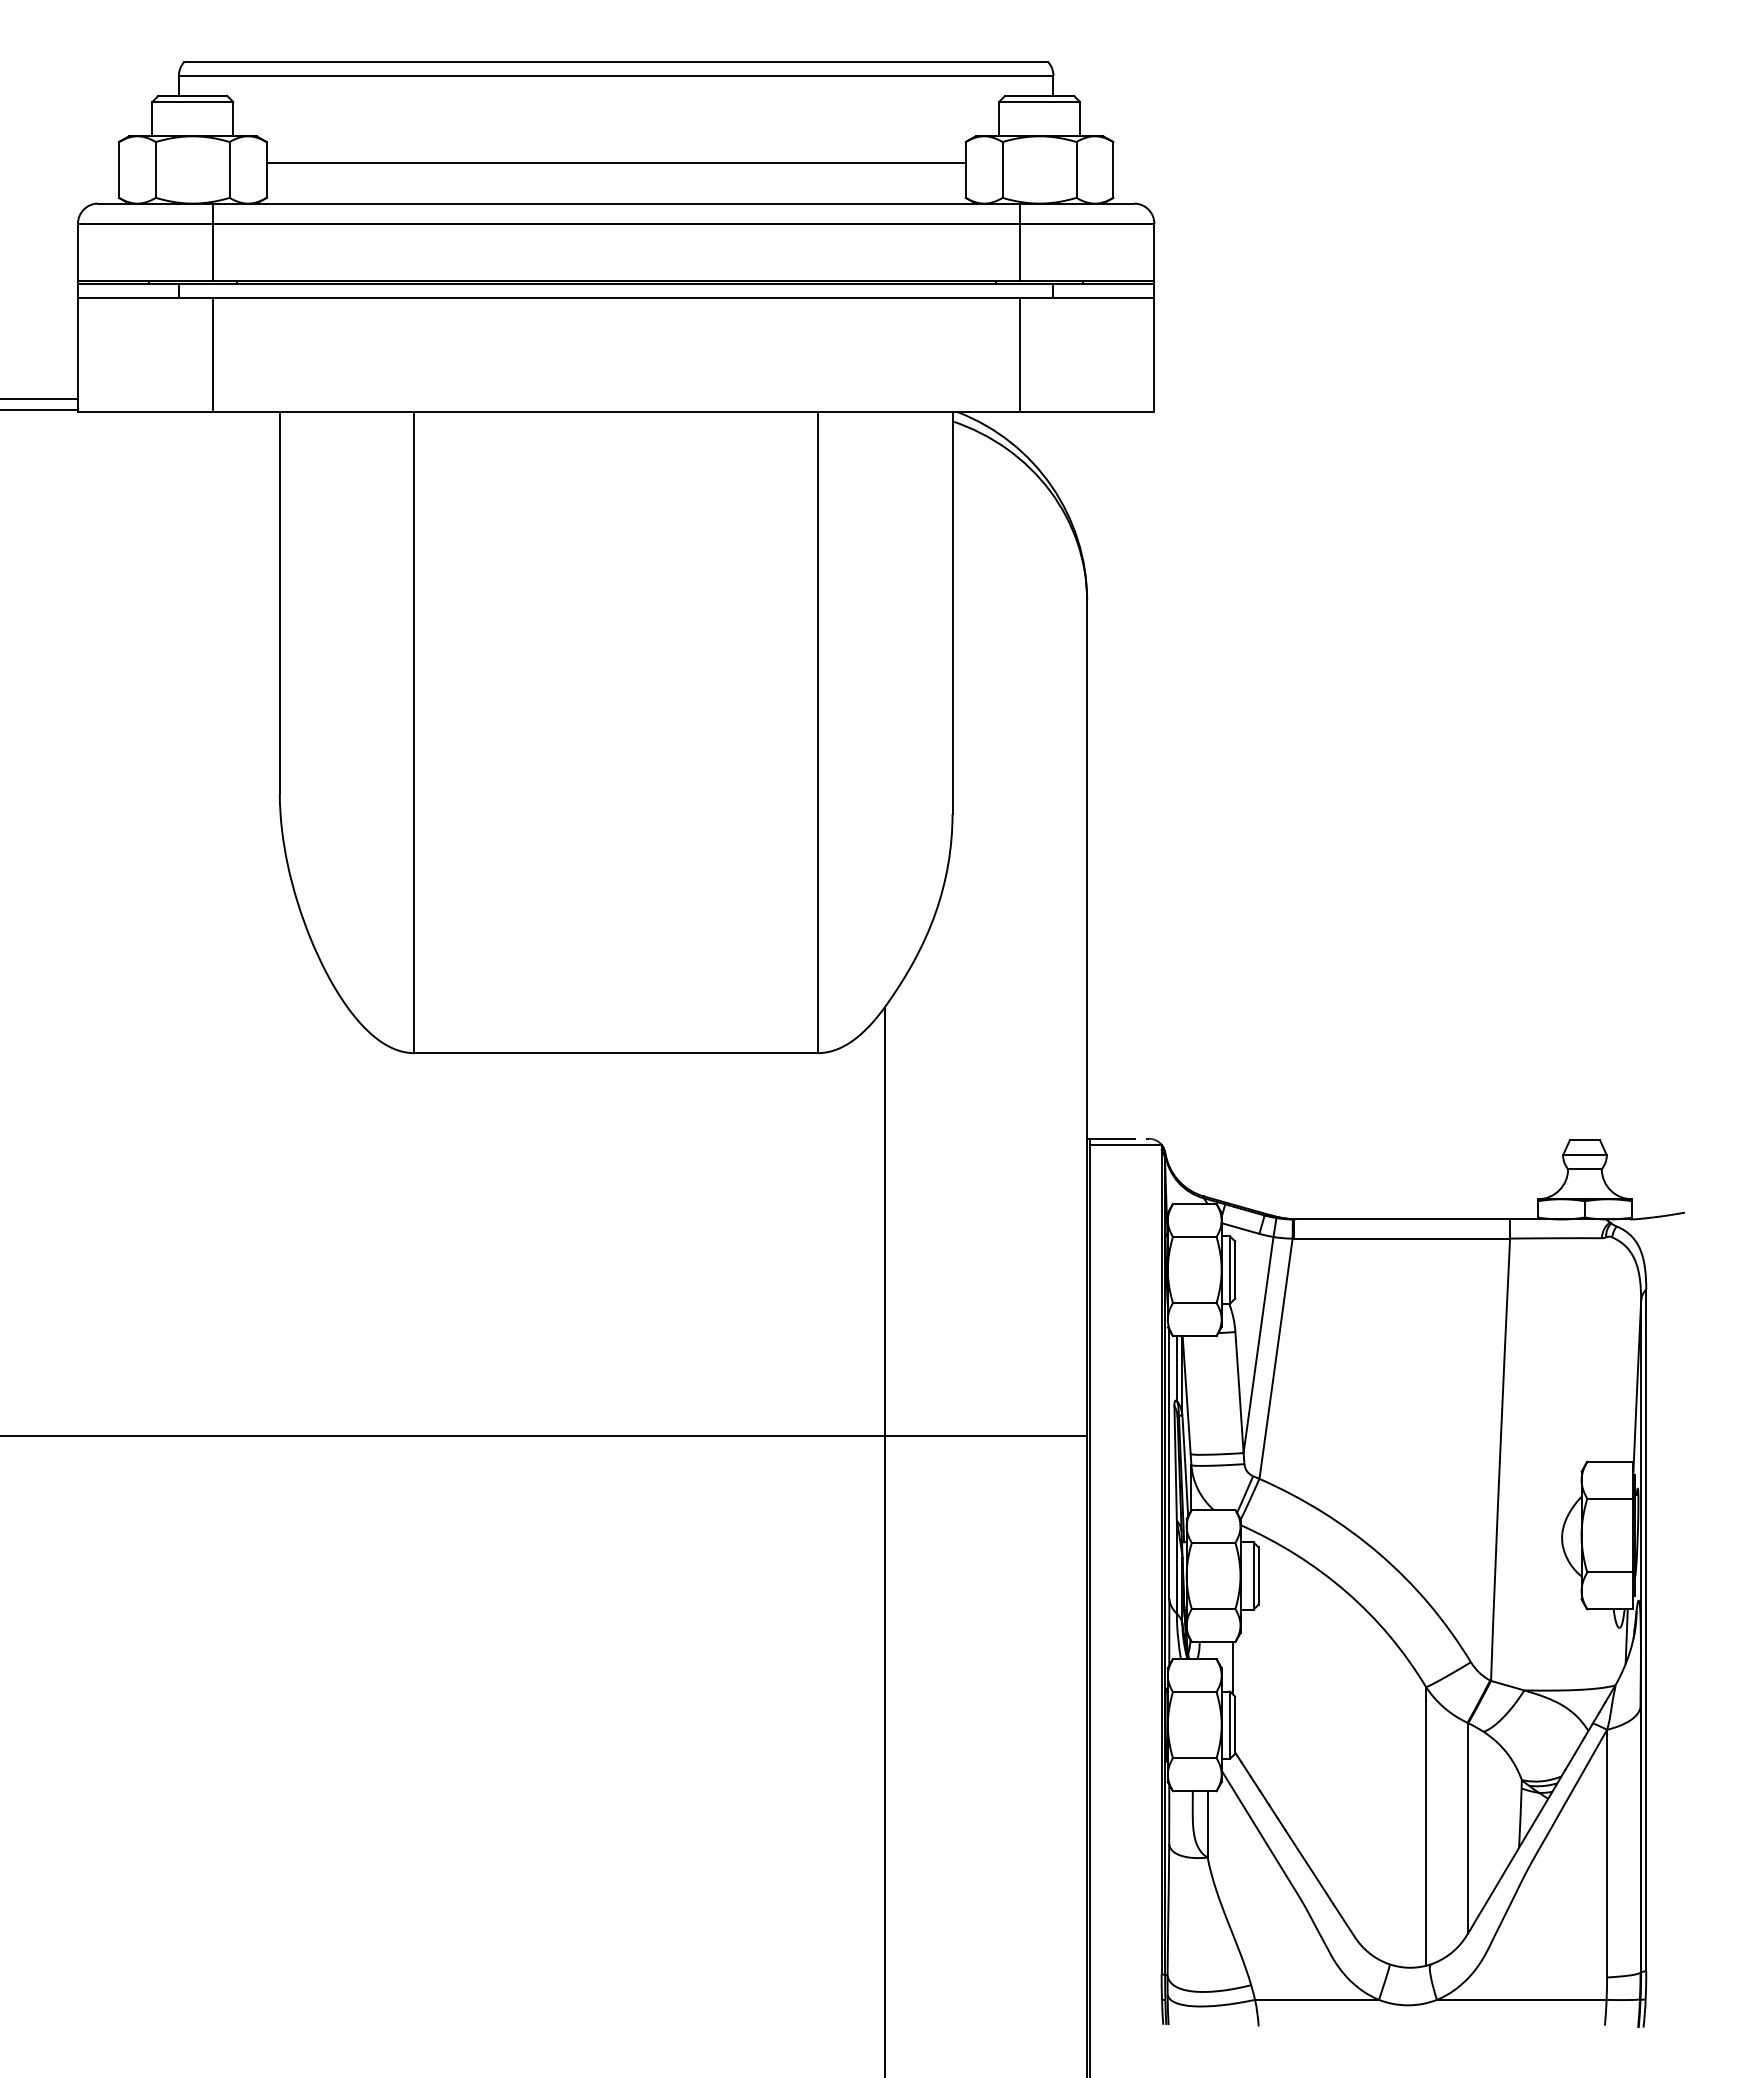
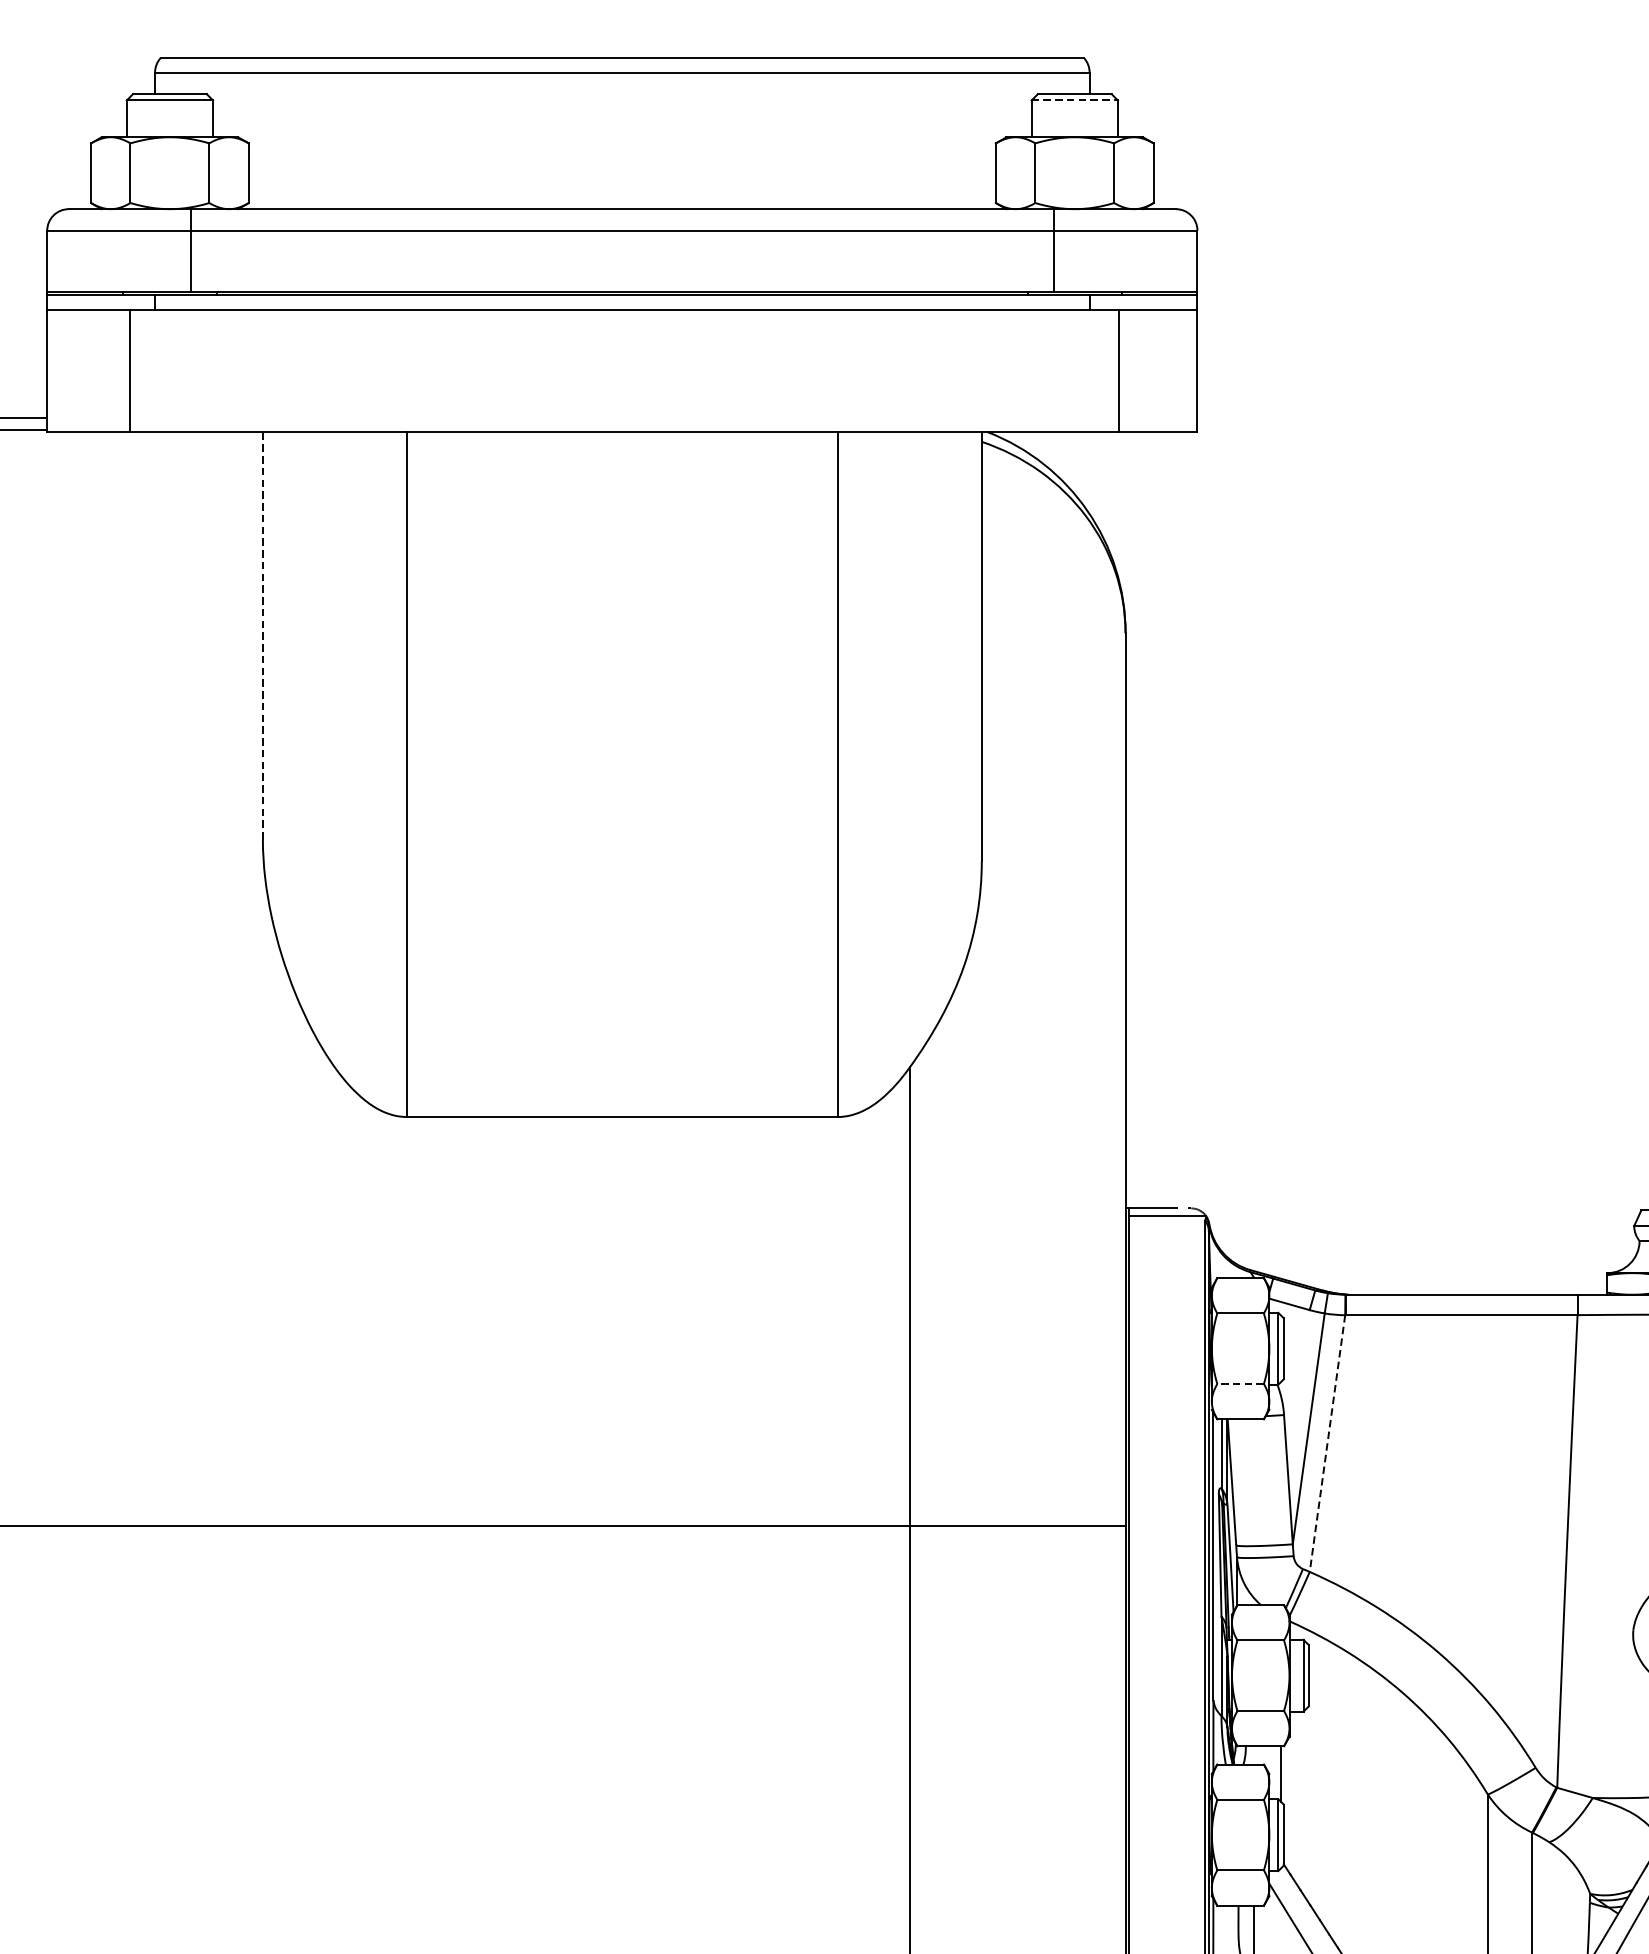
line: (1040, 101) -> (1075, 100), solid -> dashed
line: (615, 163) -> (621, 166), removed
line: (212, 354) -> (130, 370), moved
line: (1019, 354) -> (1118, 370), moved
line: (279, 602) -> (262, 635), solid -> dashed
line: (1194, 1303) -> (1240, 1384), solid -> dashed
line: (1276, 1359) -> (1327, 1444), solid -> dashed

